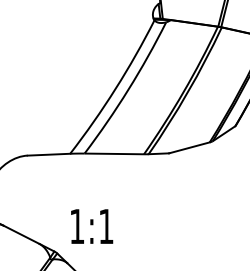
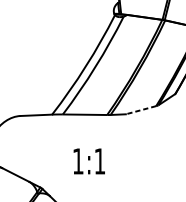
line: (188, 148) -> (140, 110), solid -> dashed
text: (92, 226) -> (89, 161), moved

